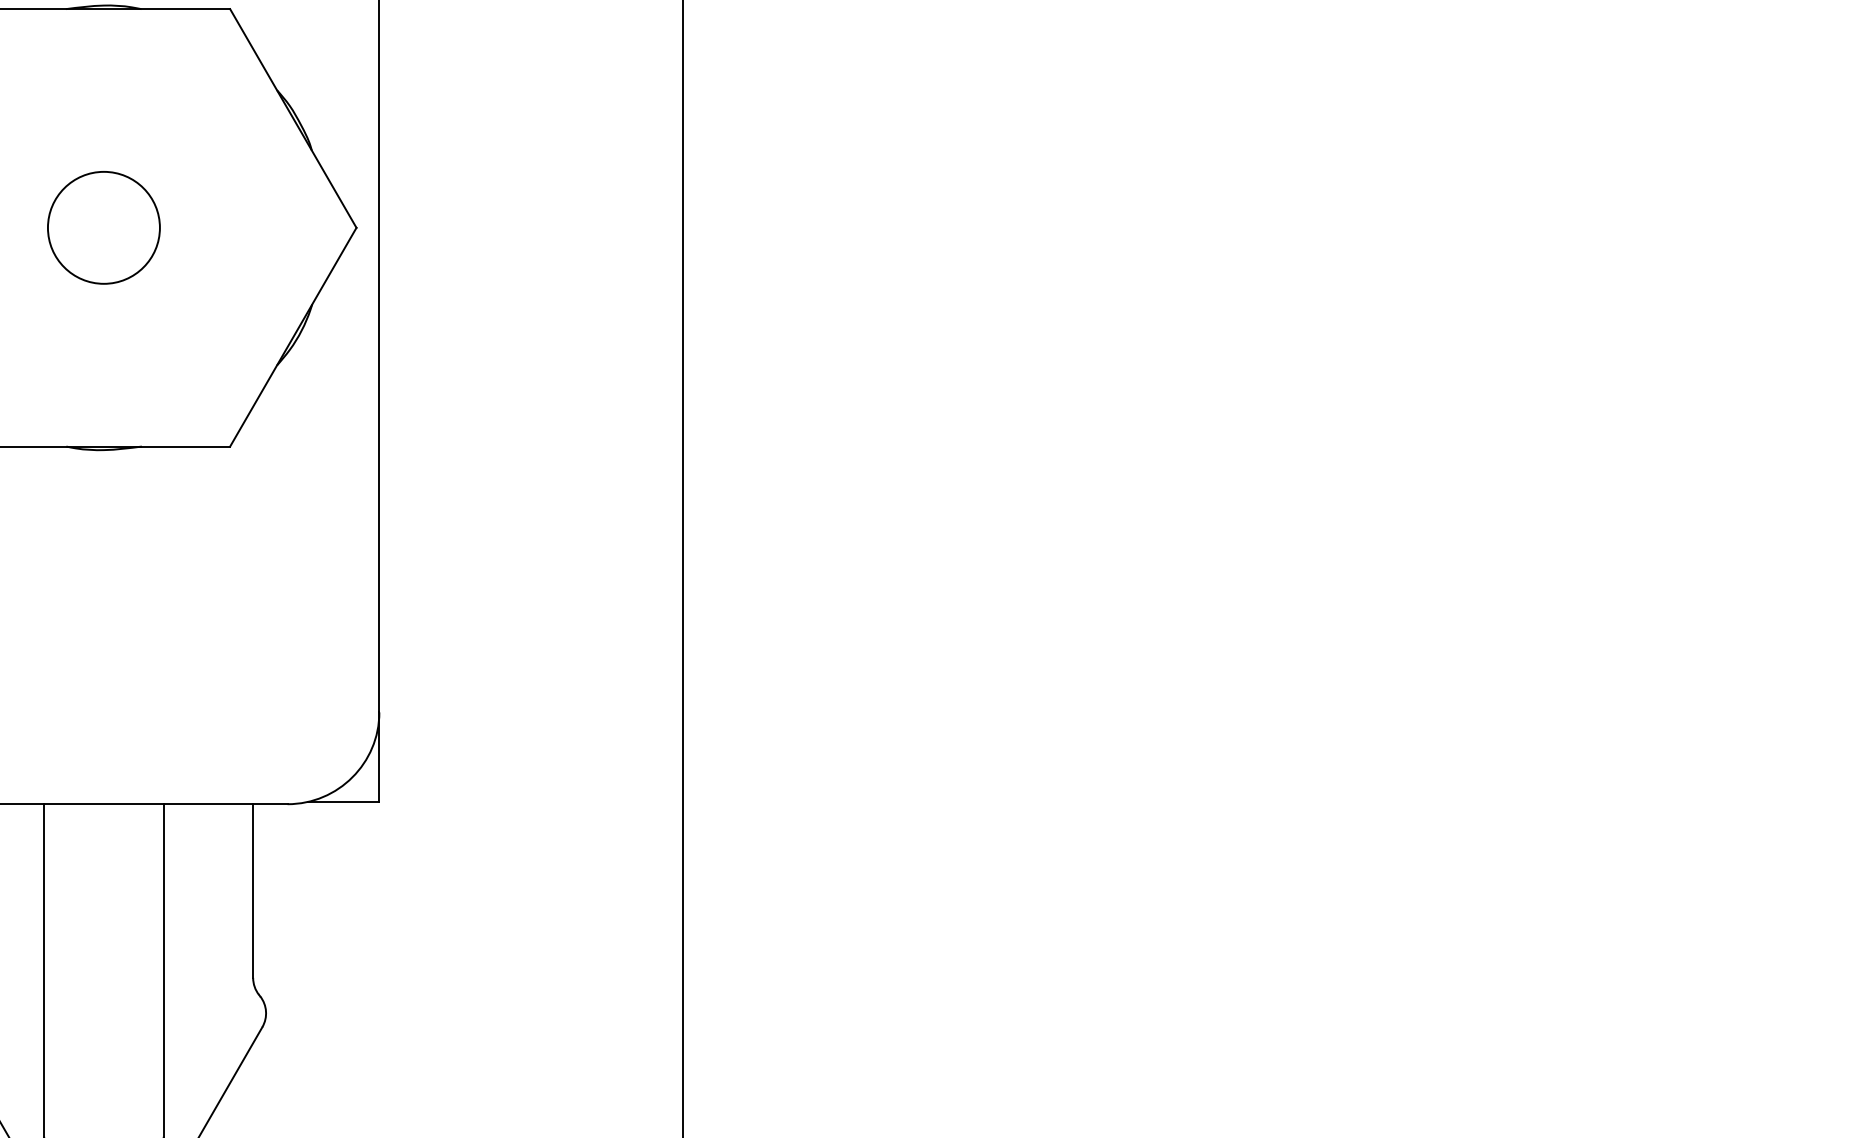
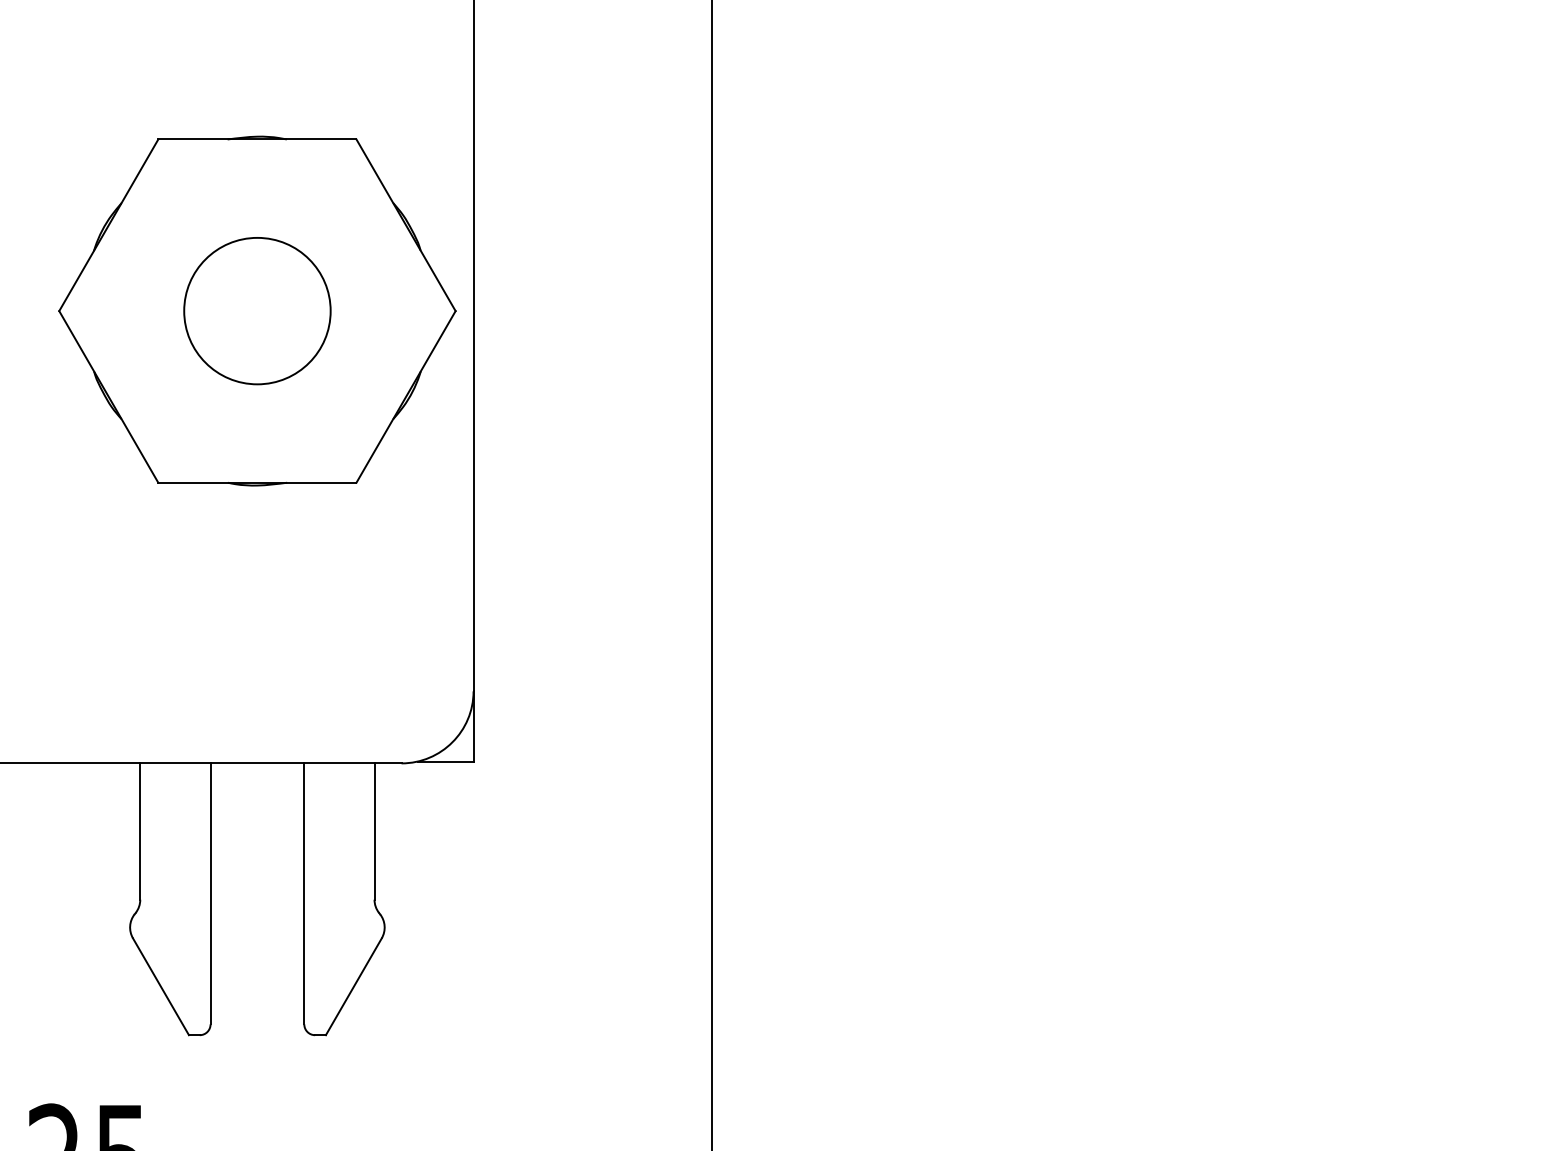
circle: (104, 227) -> (257, 310), size x1.67

